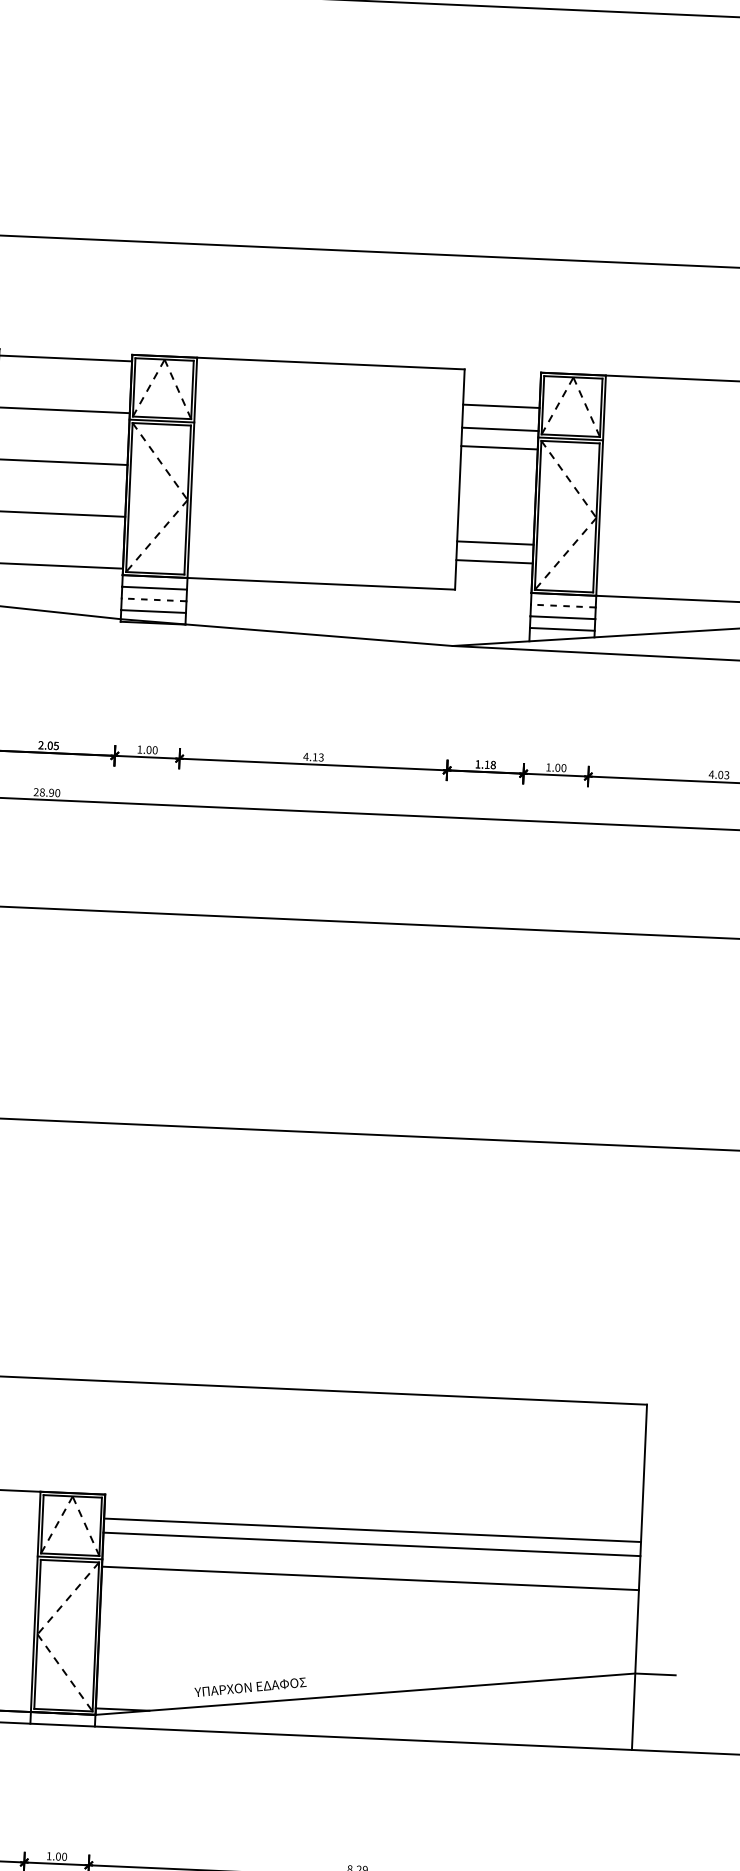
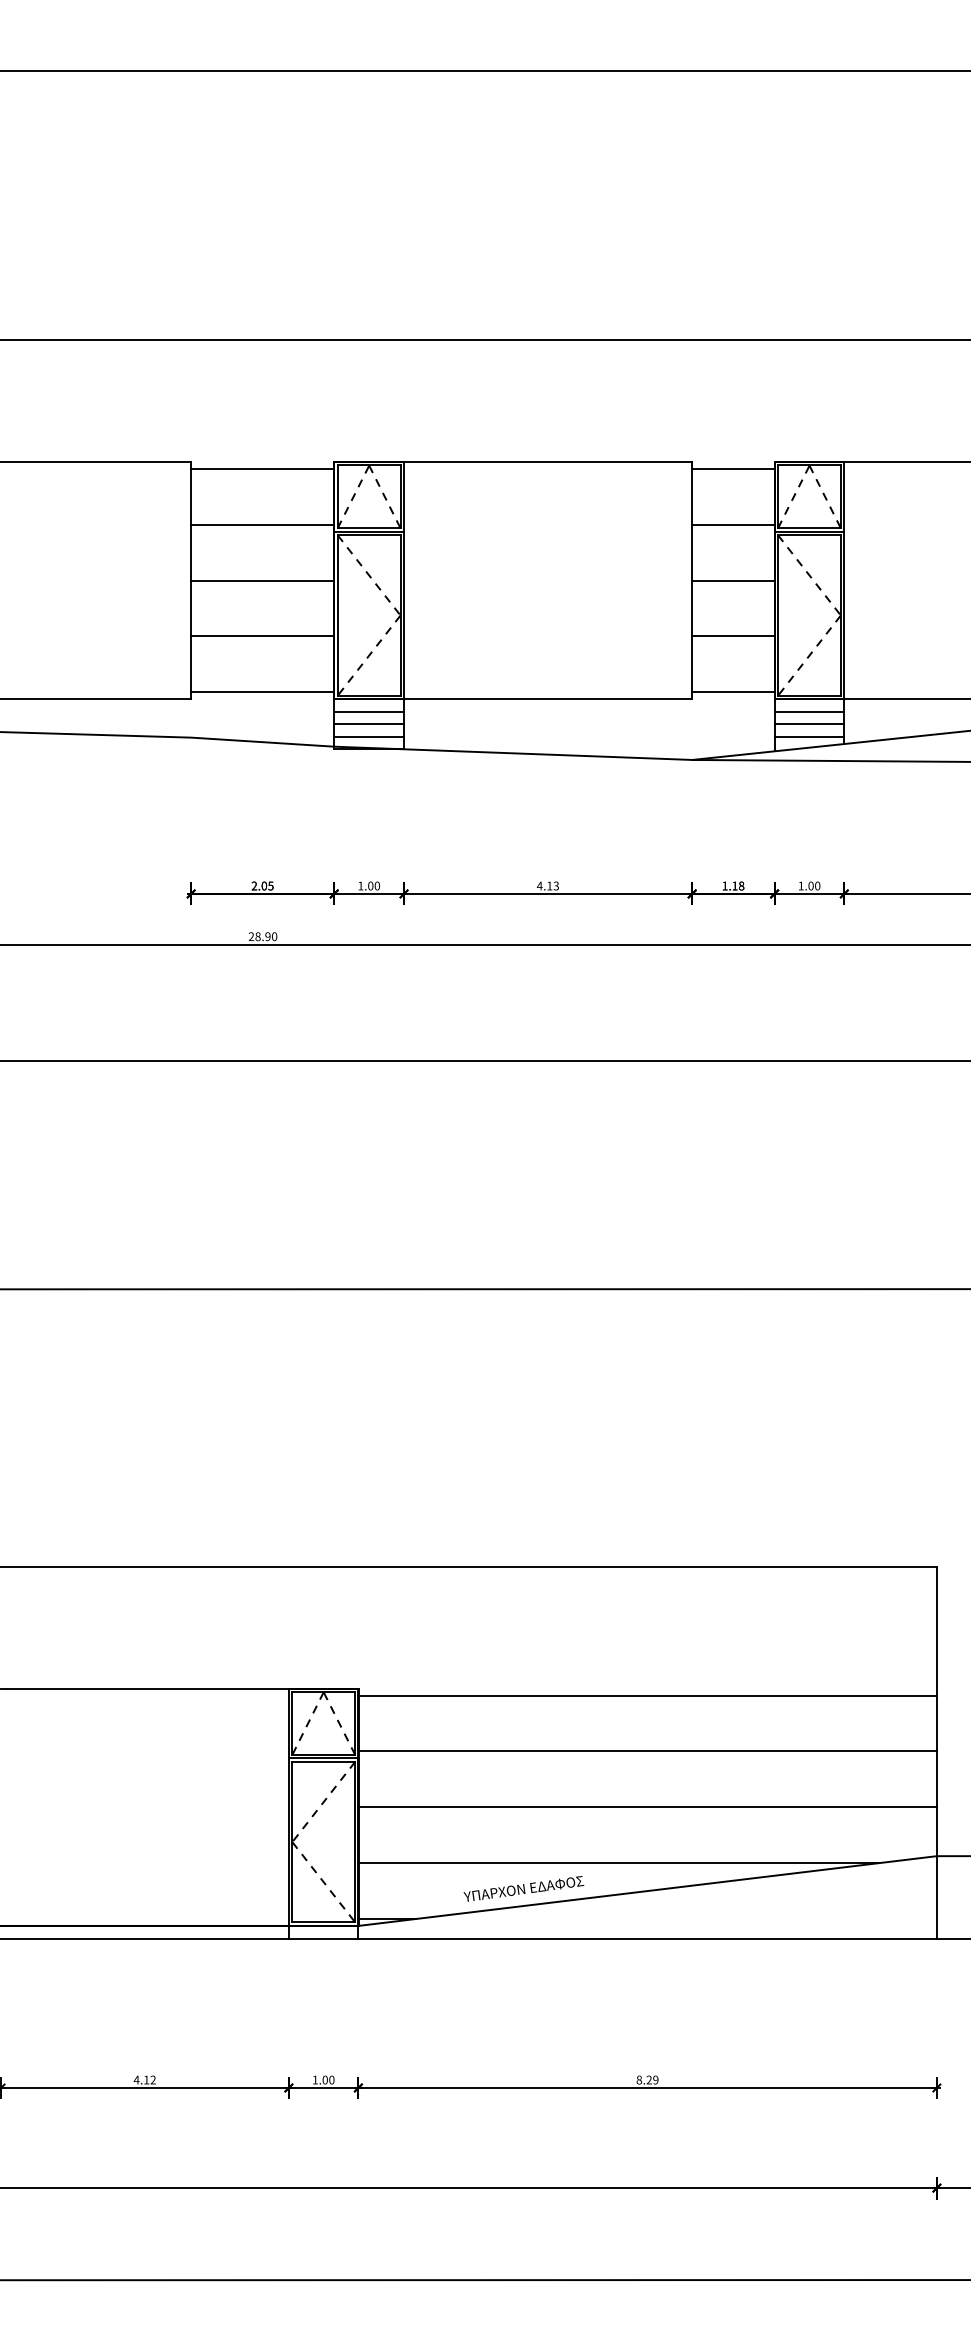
line: (501, 405) -> (733, 468), moved
line: (499, 447) -> (733, 580), moved
line: (495, 543) -> (733, 692), moved
line: (494, 561) -> (733, 636), moved
line: (154, 600) -> (369, 724), dashed -> solid
line: (563, 605) -> (809, 711), dashed -> solid
line: (372, 1530) -> (647, 1751), moved
line: (371, 1544) -> (647, 1695), moved
line: (370, 1578) -> (647, 1807), moved
line: (339, 1667) -> (618, 1863), added

